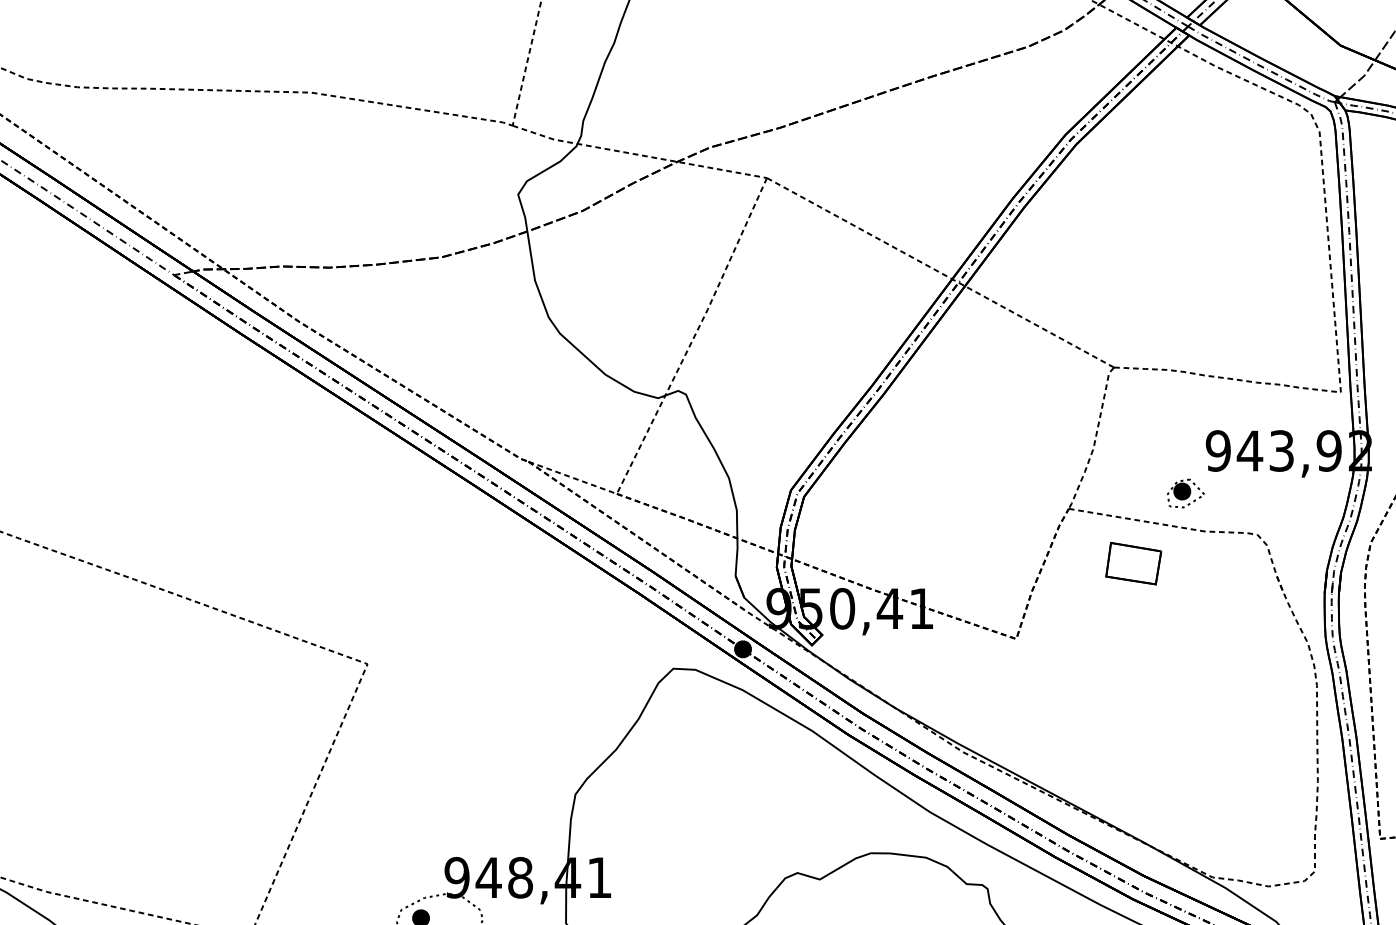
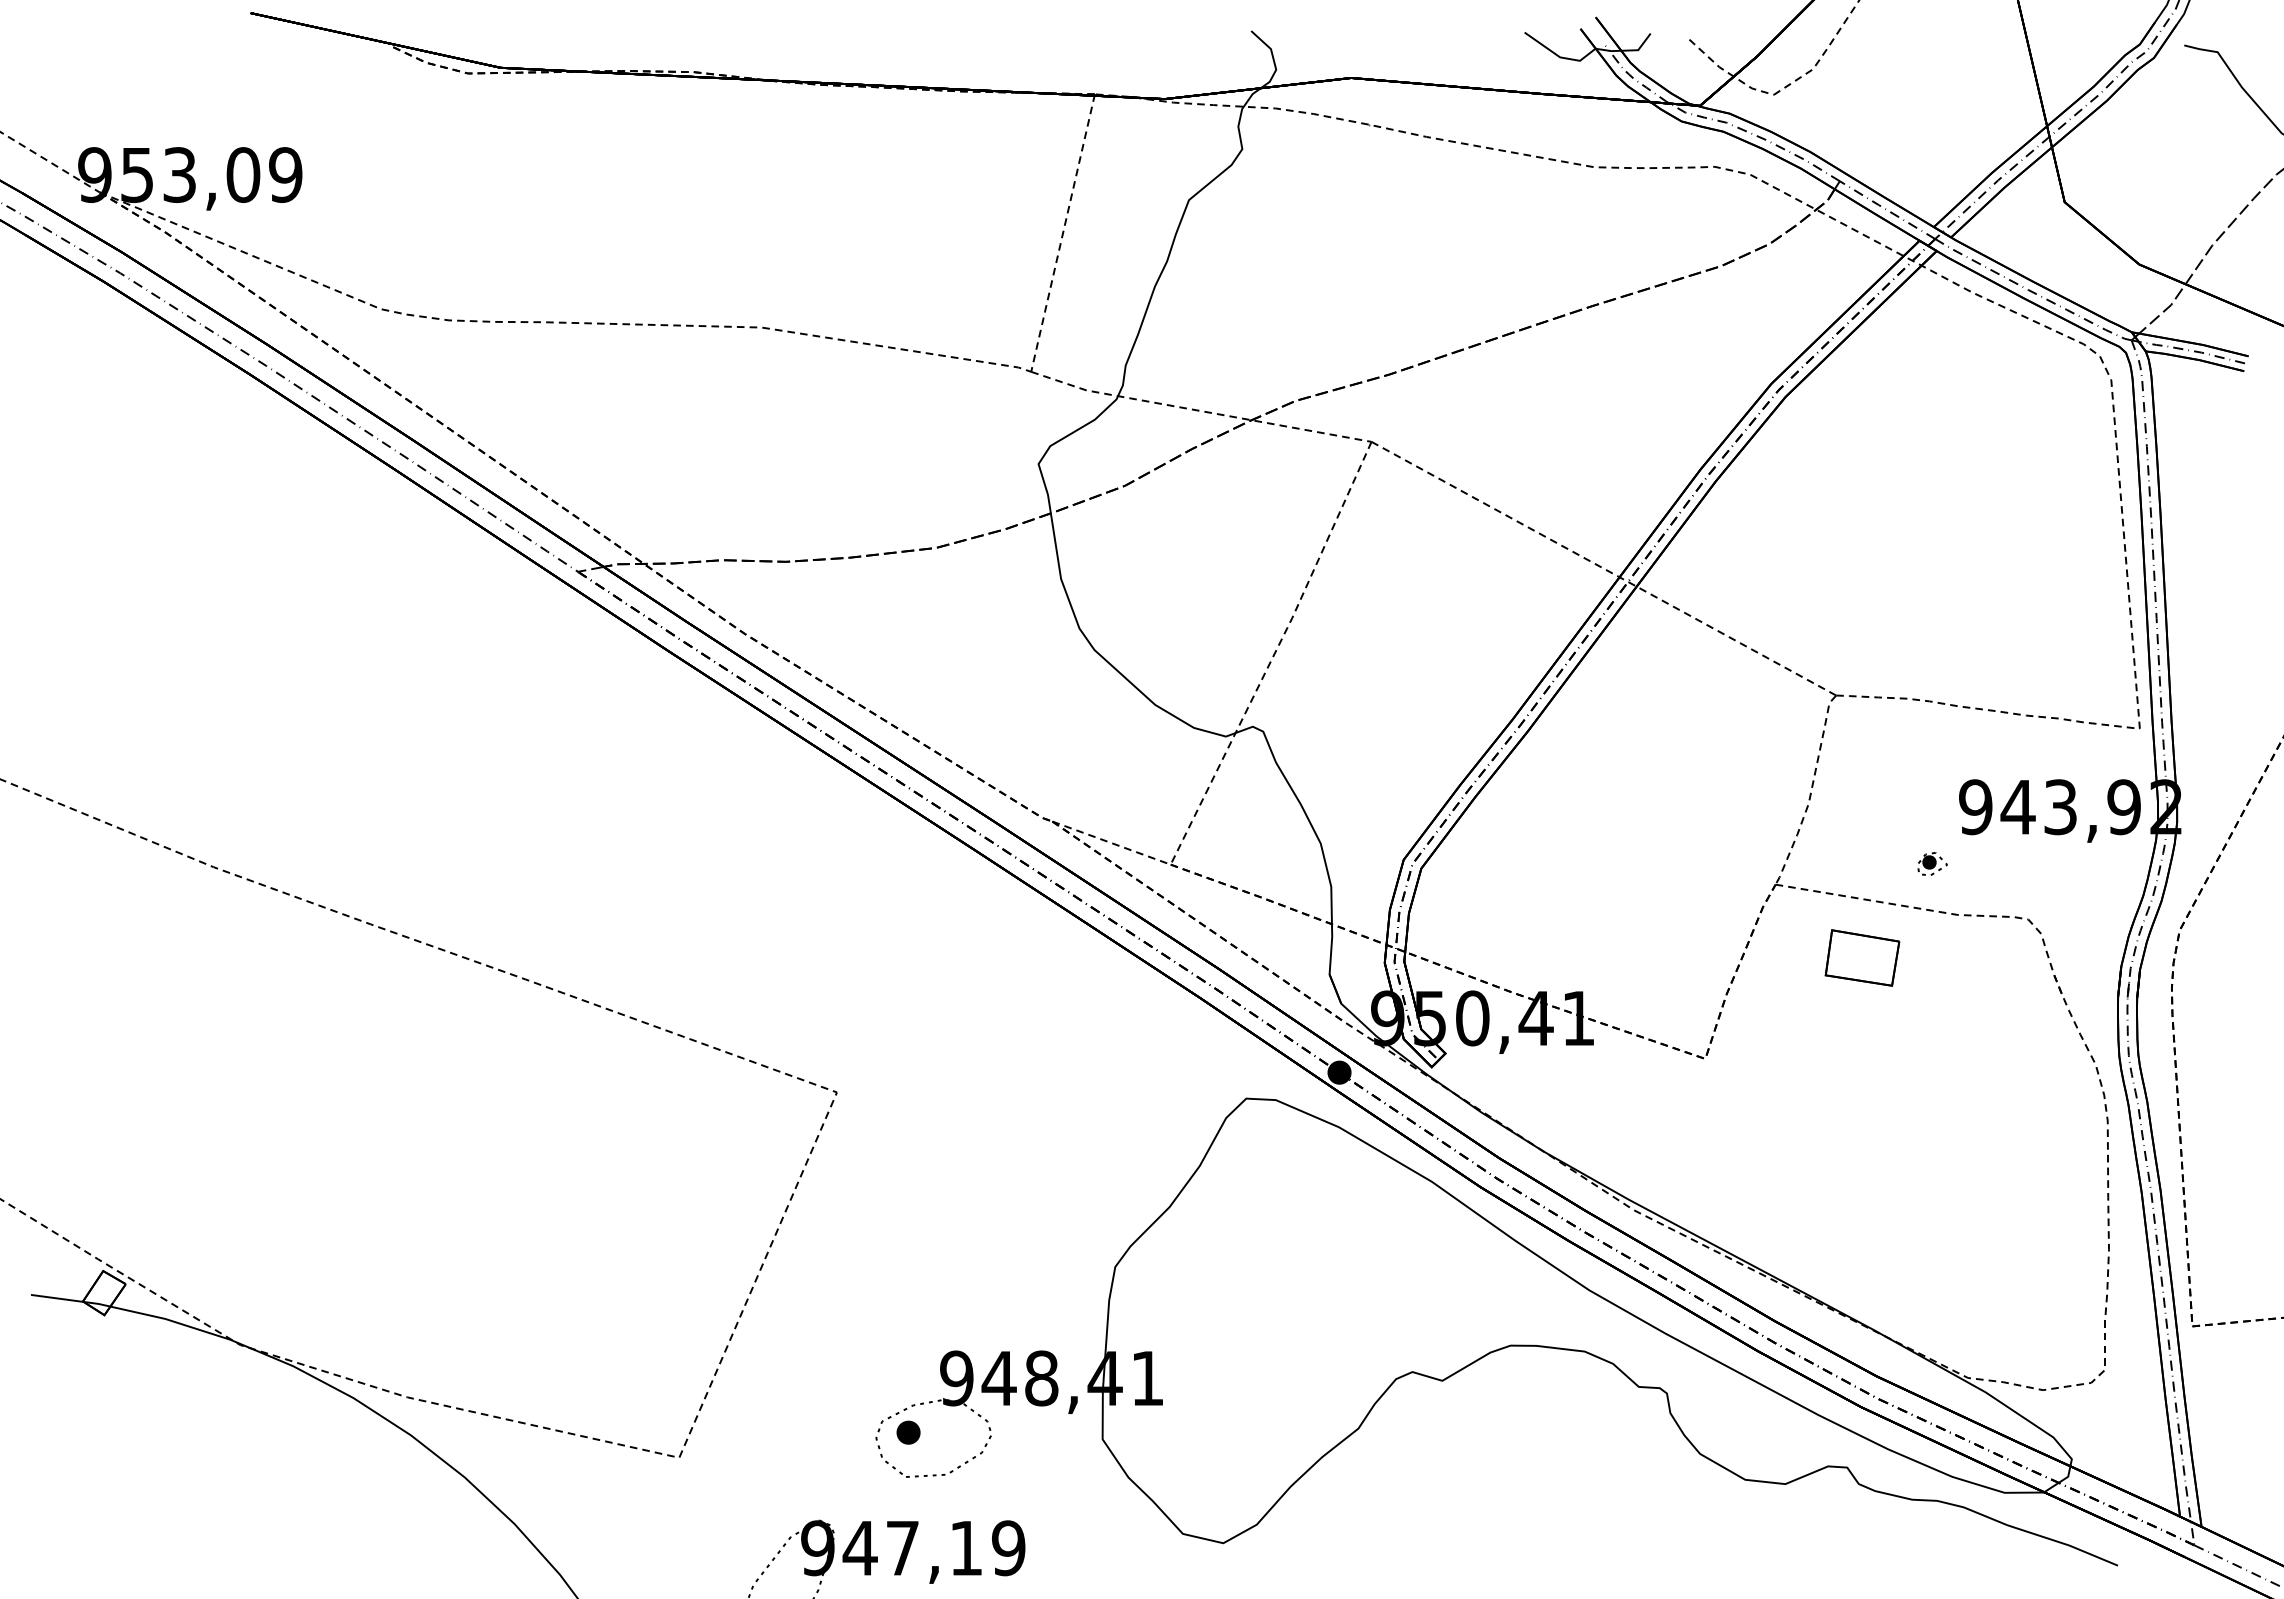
part: (1186, 493) -> (1932, 863), size x0.6

